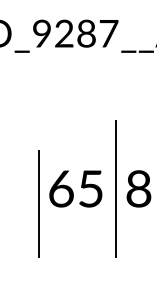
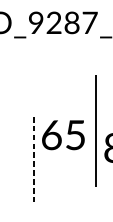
text: (75, 188) -> (63, 134), moved
line: (115, 188) -> (95, 130), moved
line: (38, 204) -> (33, 160), solid -> dashed

